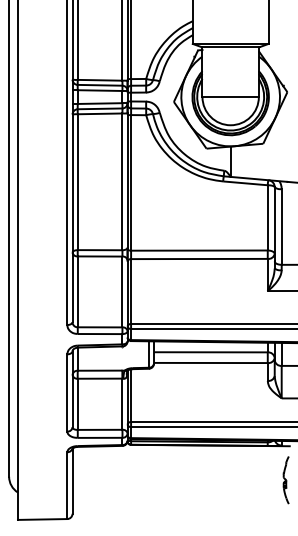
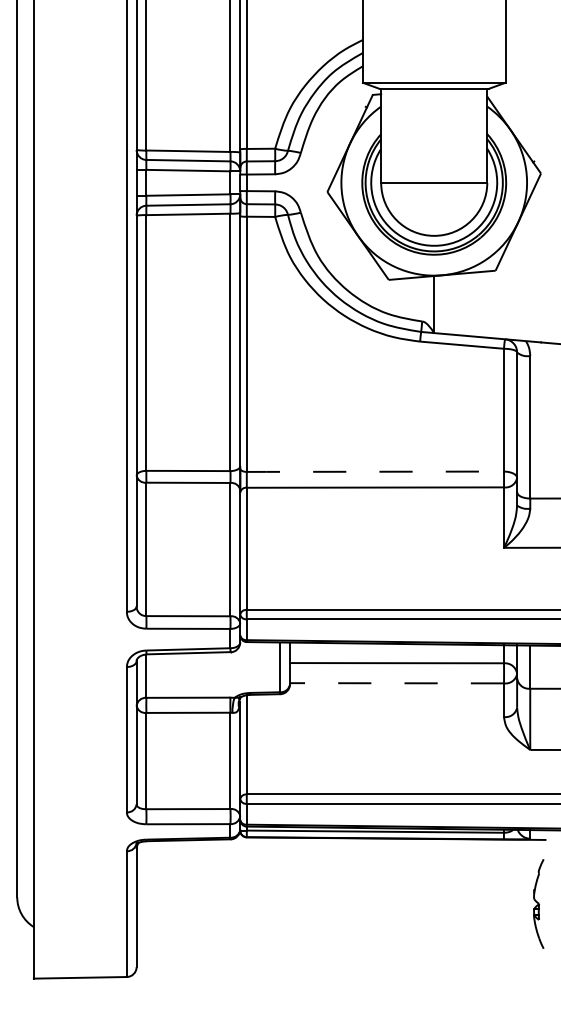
line: (198, 250) -> (373, 471), solid -> dashed
line: (210, 362) -> (396, 682), solid -> dashed

